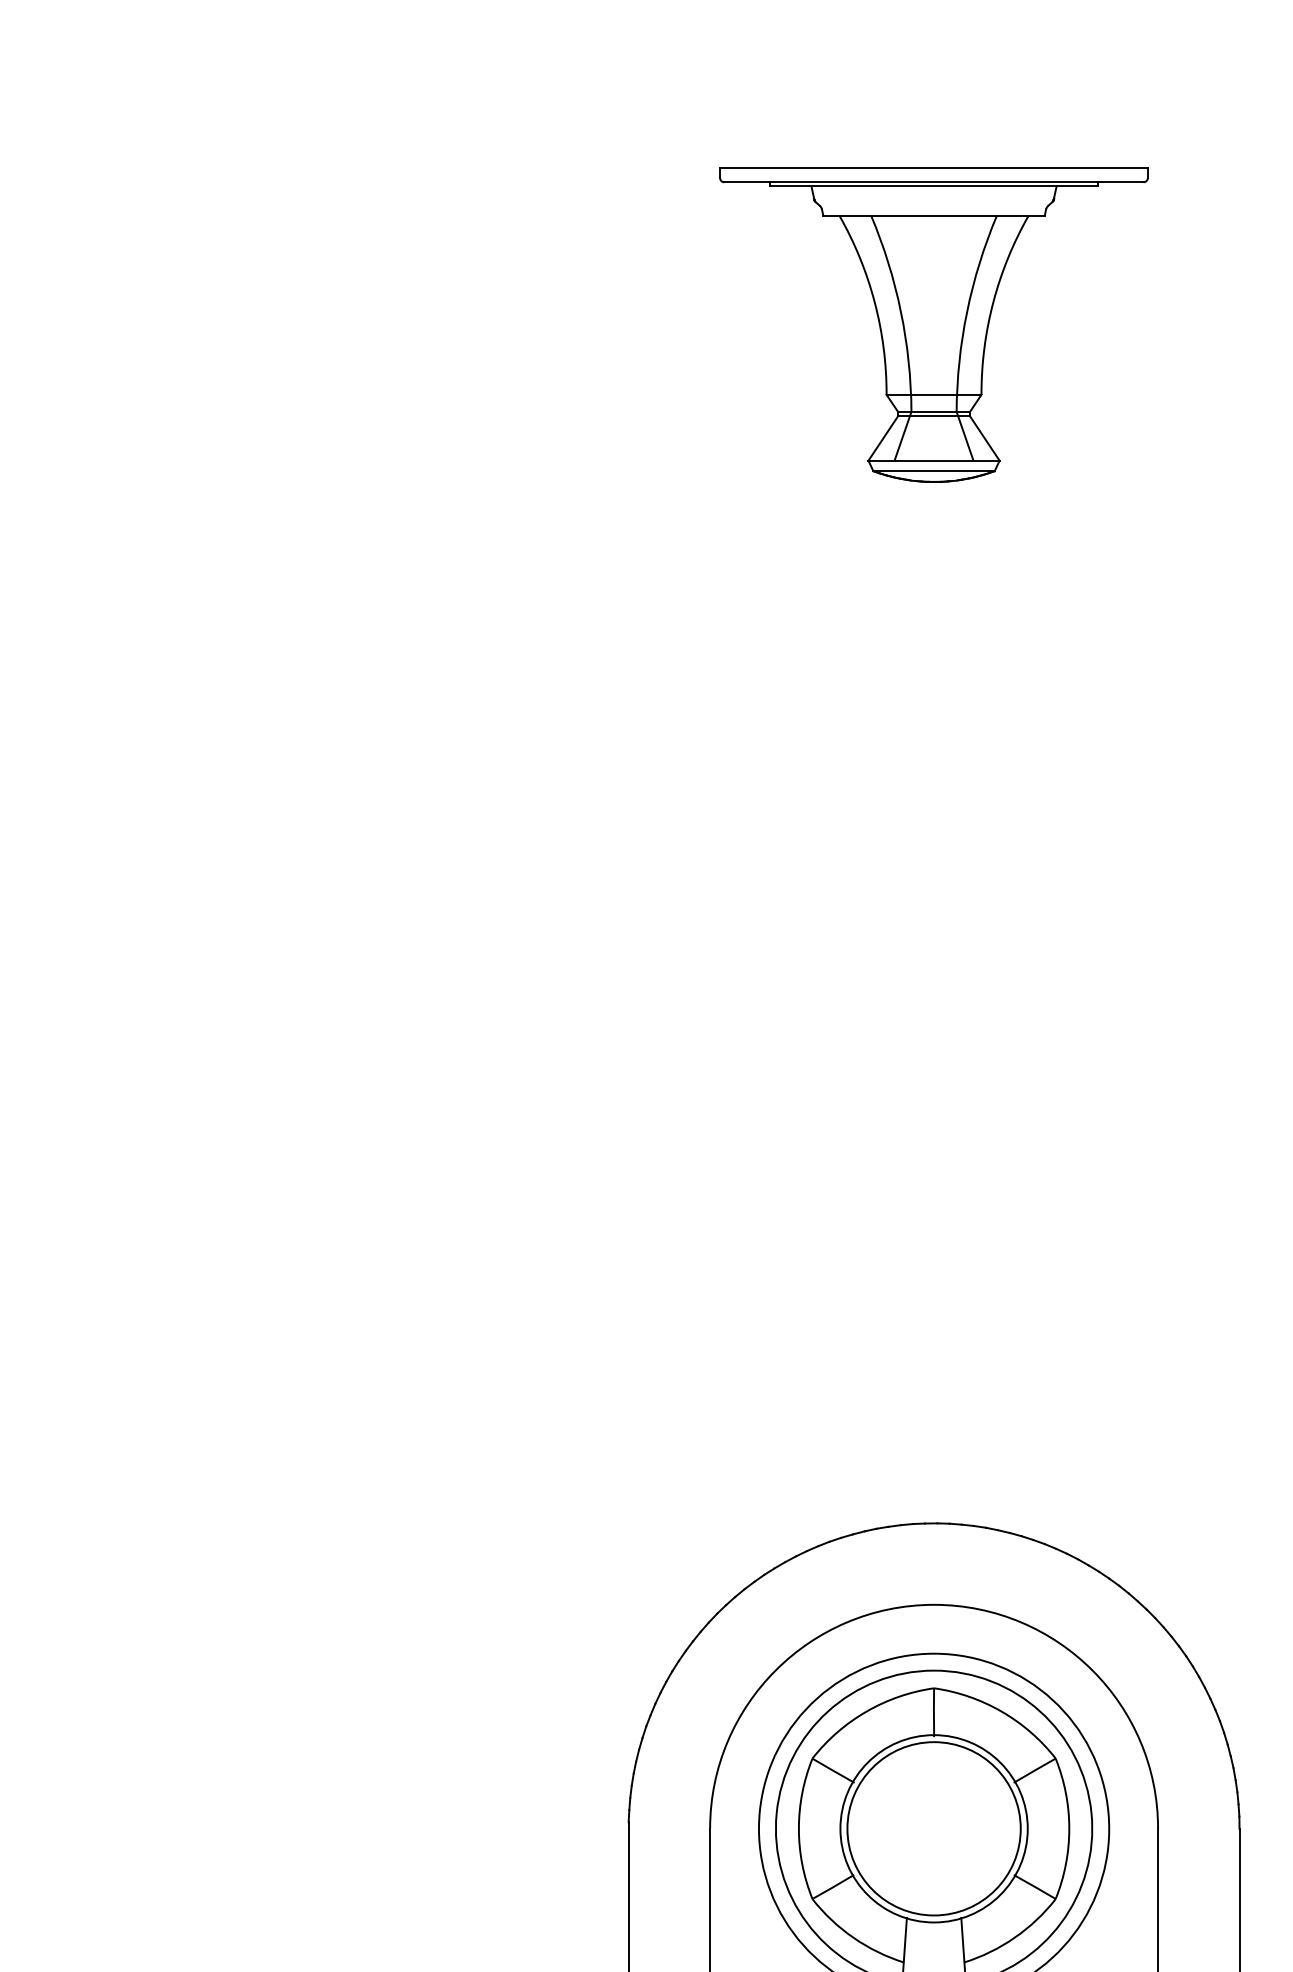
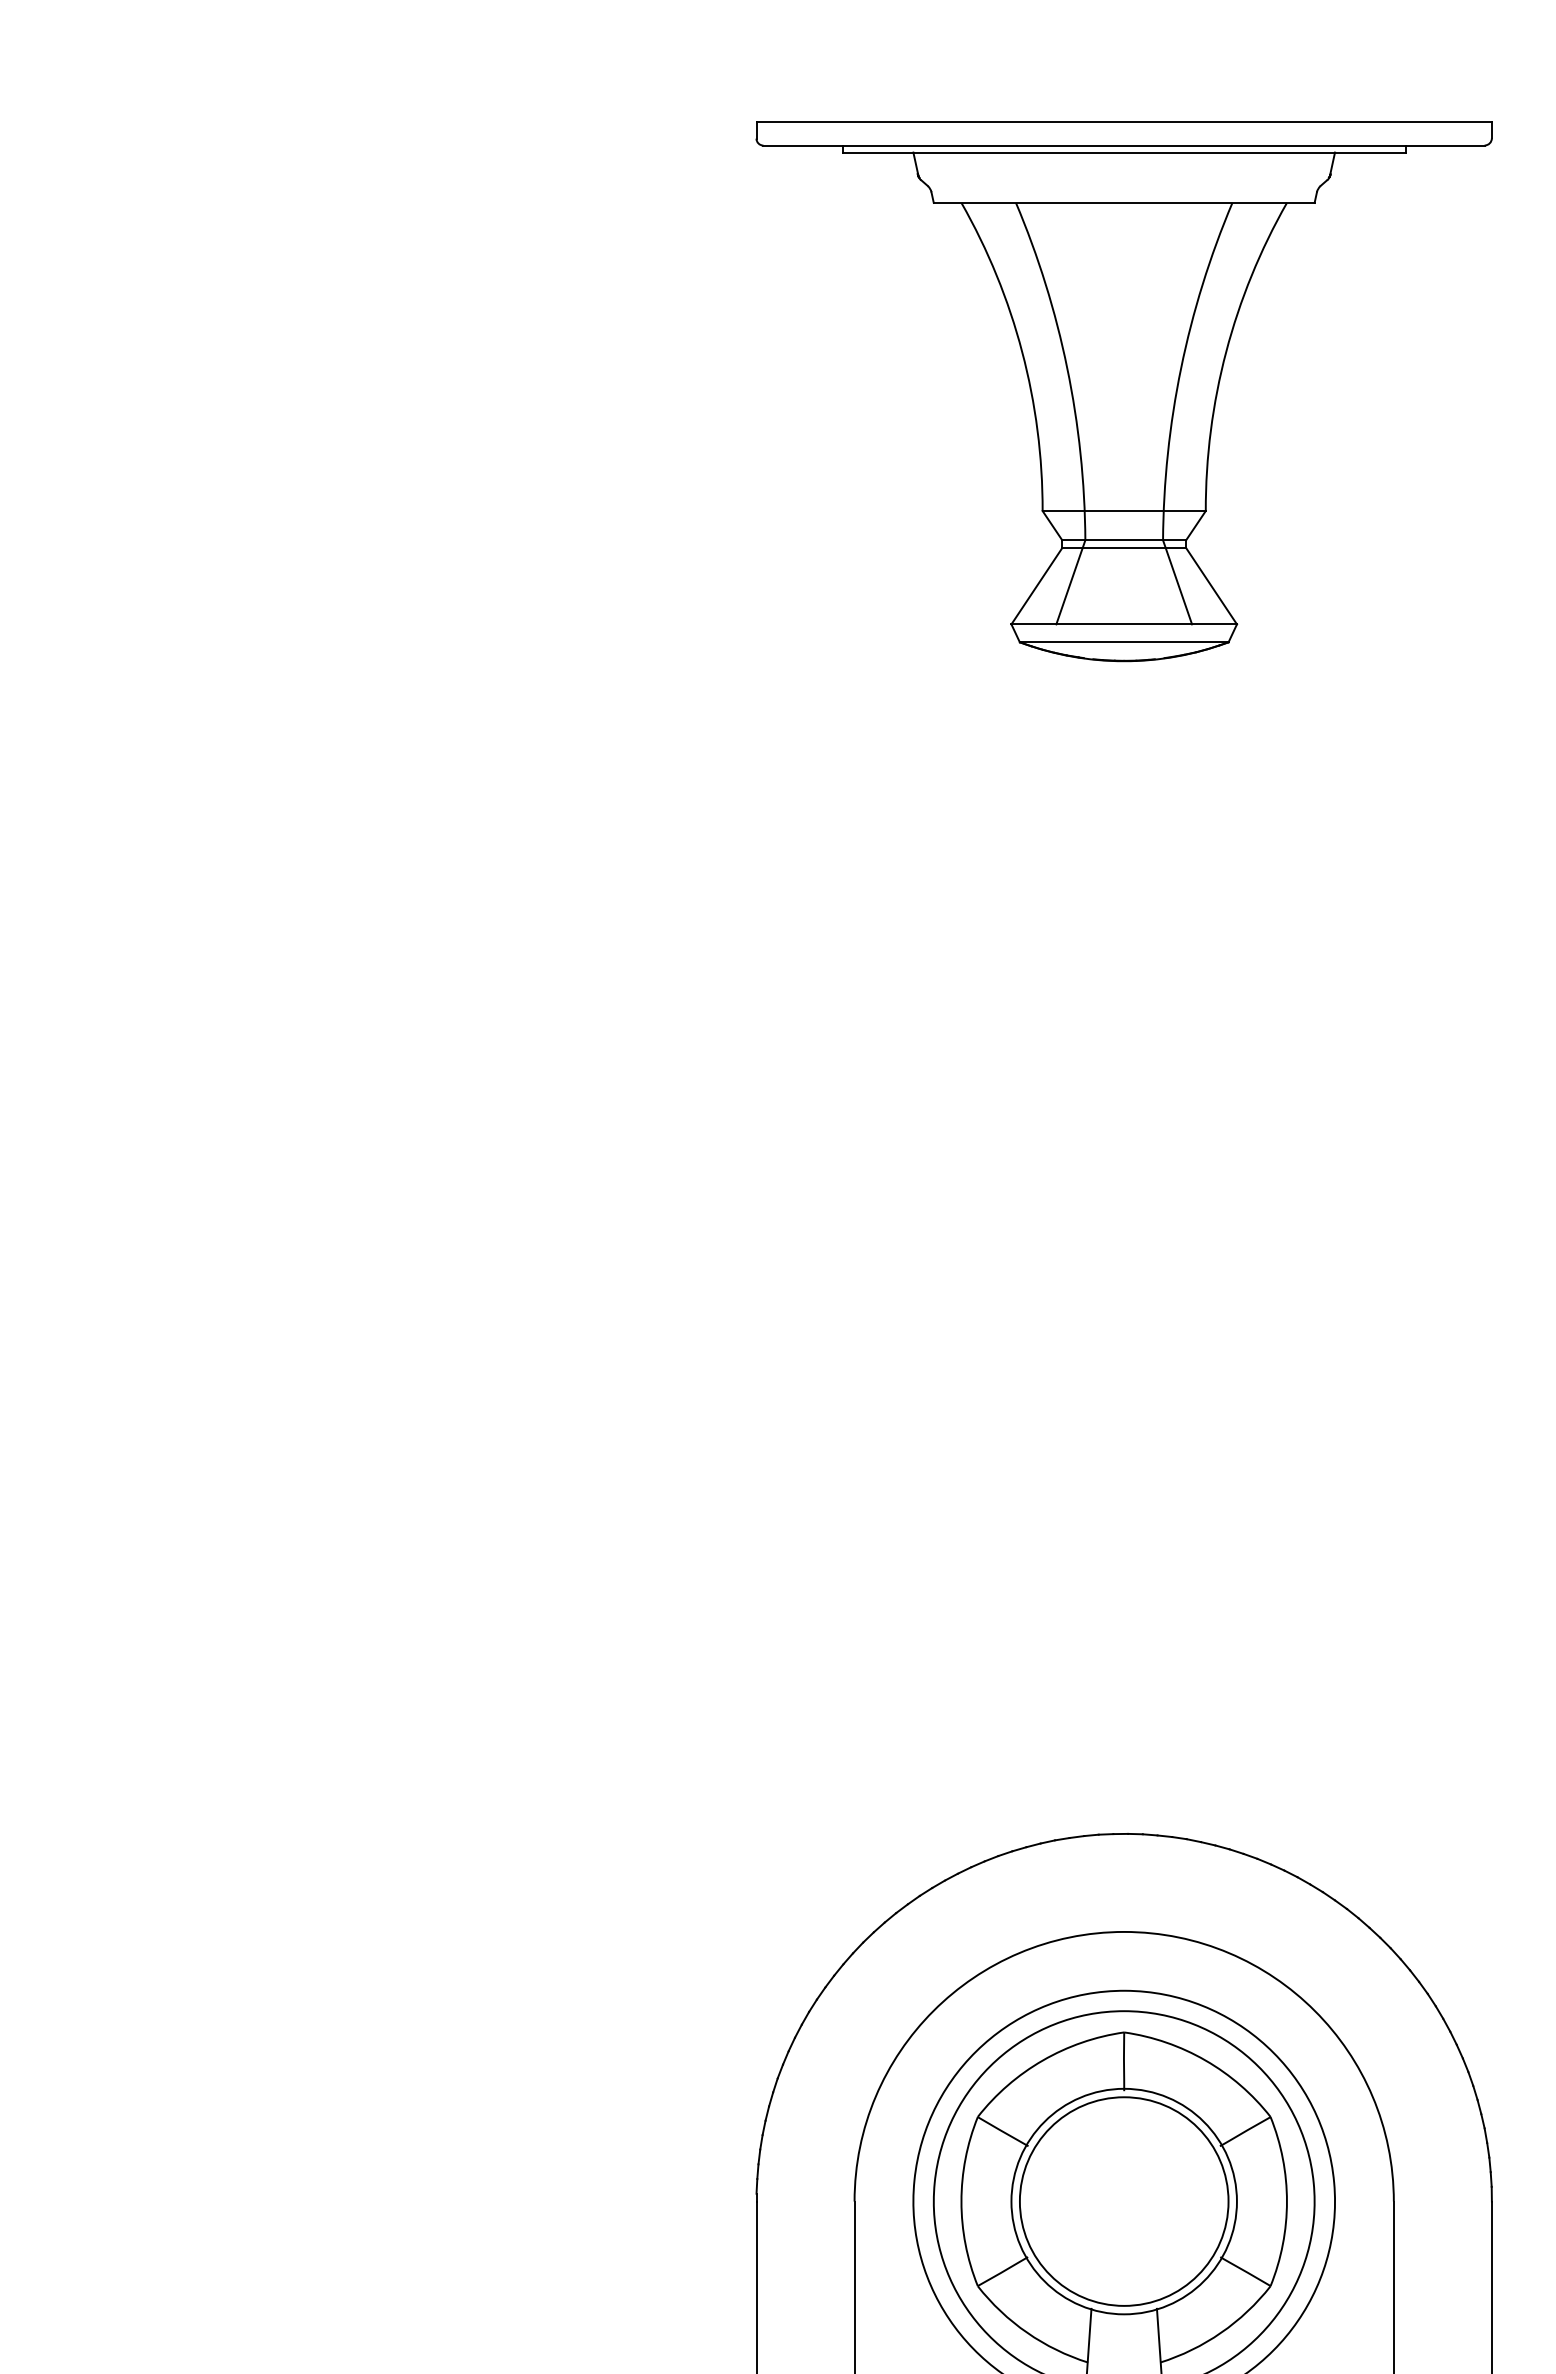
part: (933, 325) -> (1123, 391), size x1.43

